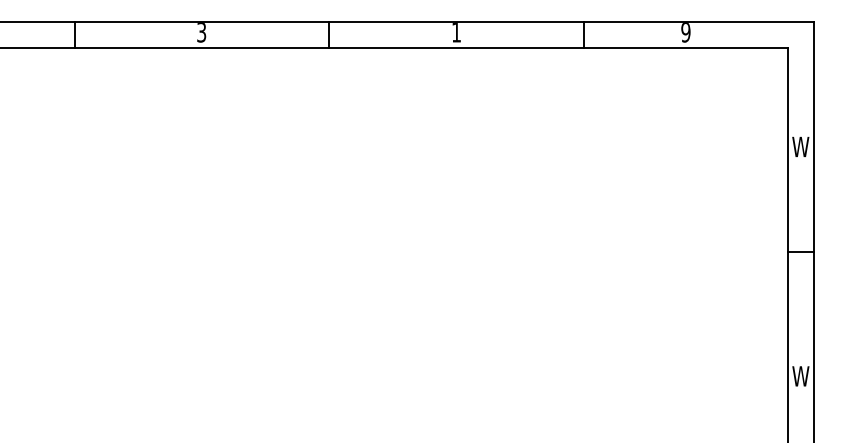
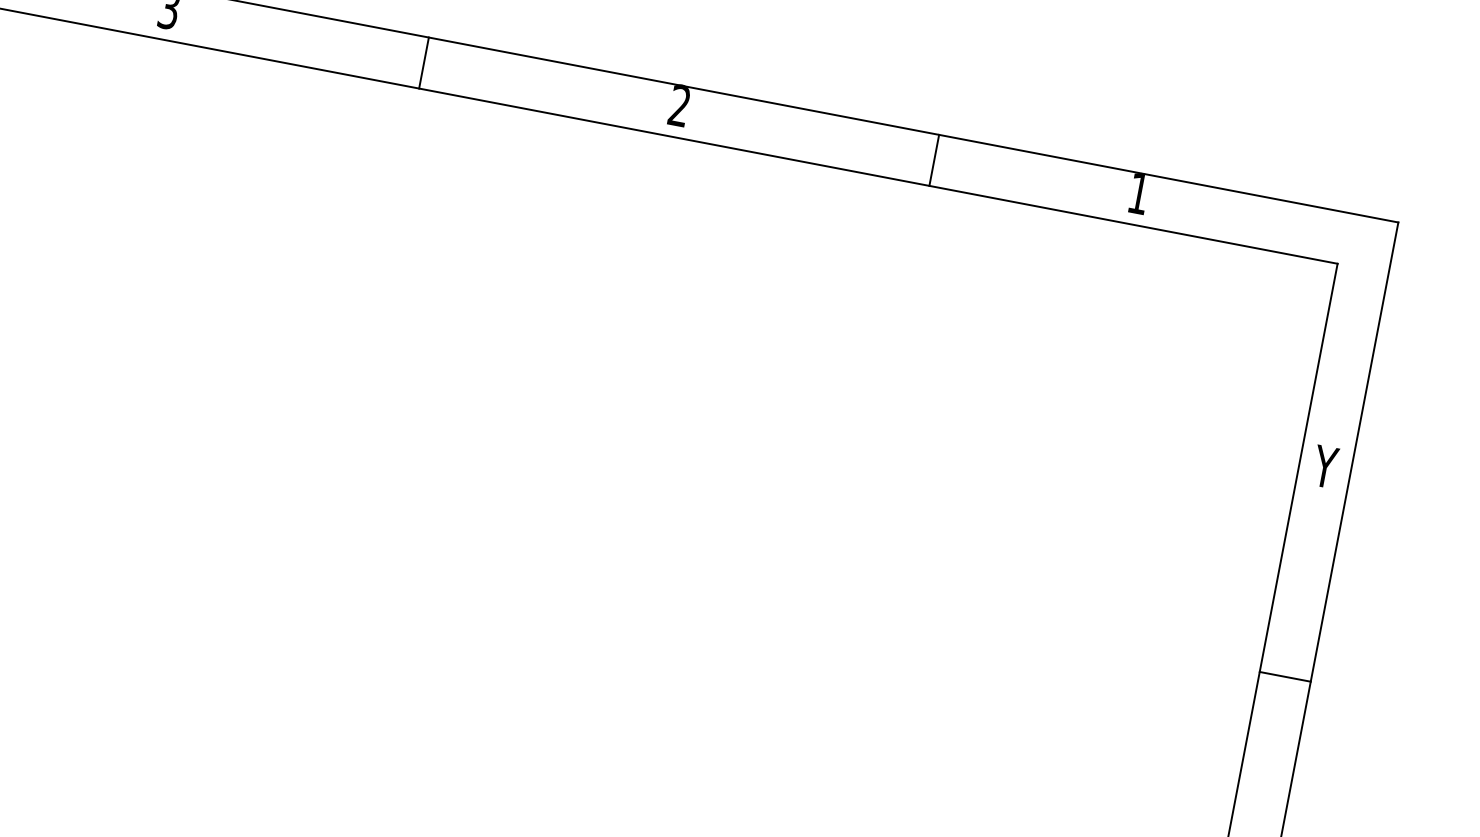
text: (456, 32) -> (679, 106), 1 -> 2
text: (685, 32) -> (1138, 193), 9 -> 1
text: (800, 146) -> (1324, 465), W -> Y

